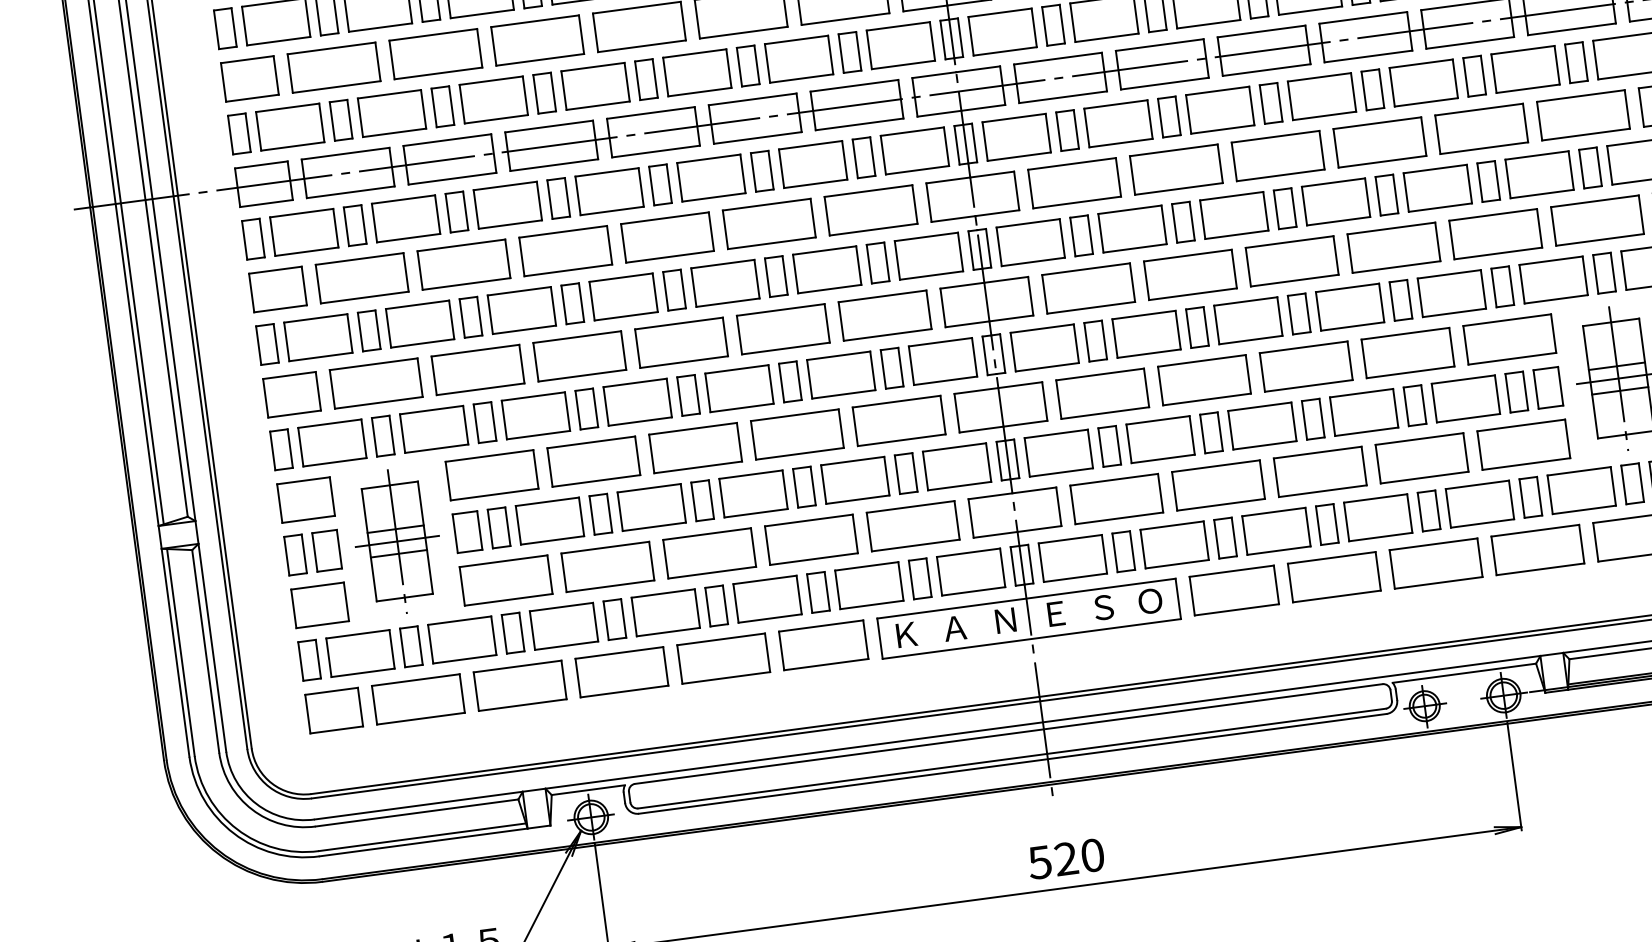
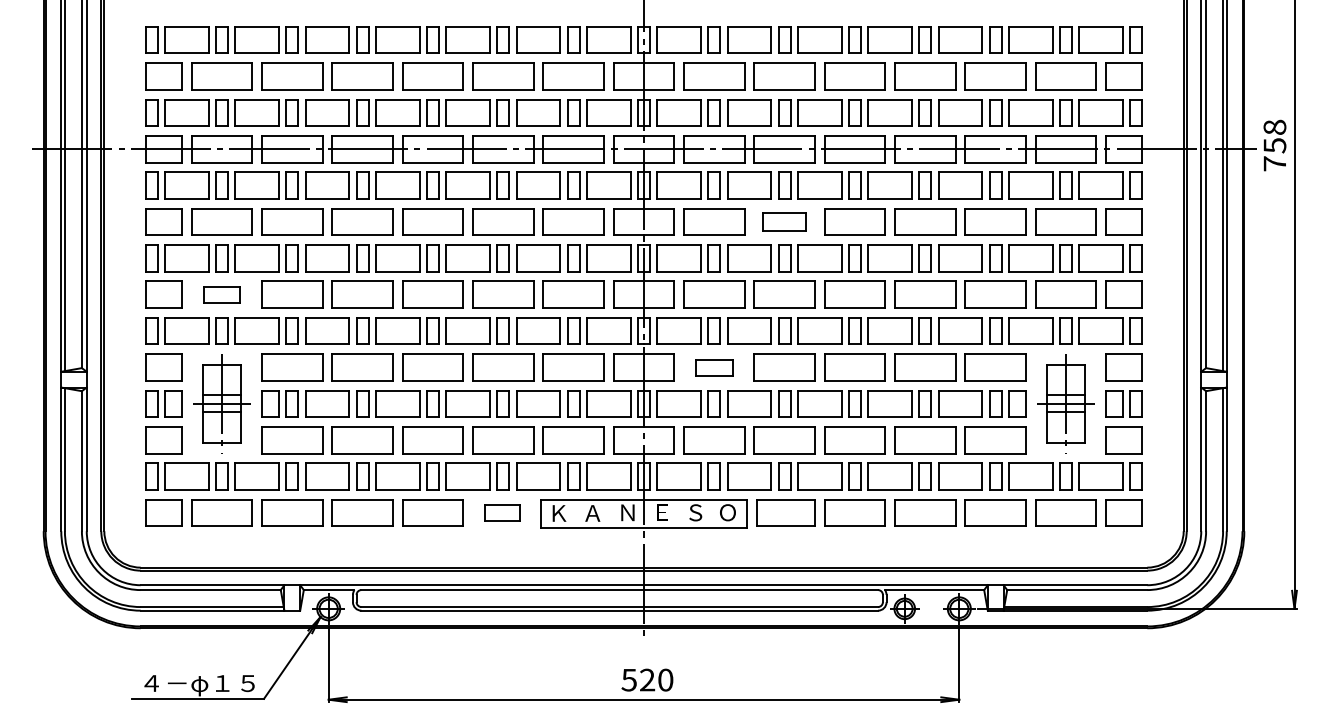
part: (1176, 168) -> (784, 221), size x0.7
part: (375, 383) -> (221, 294), size x0.6
part: (1102, 393) -> (714, 367), size x0.6
part: (822, 644) -> (501, 512), size x0.6

